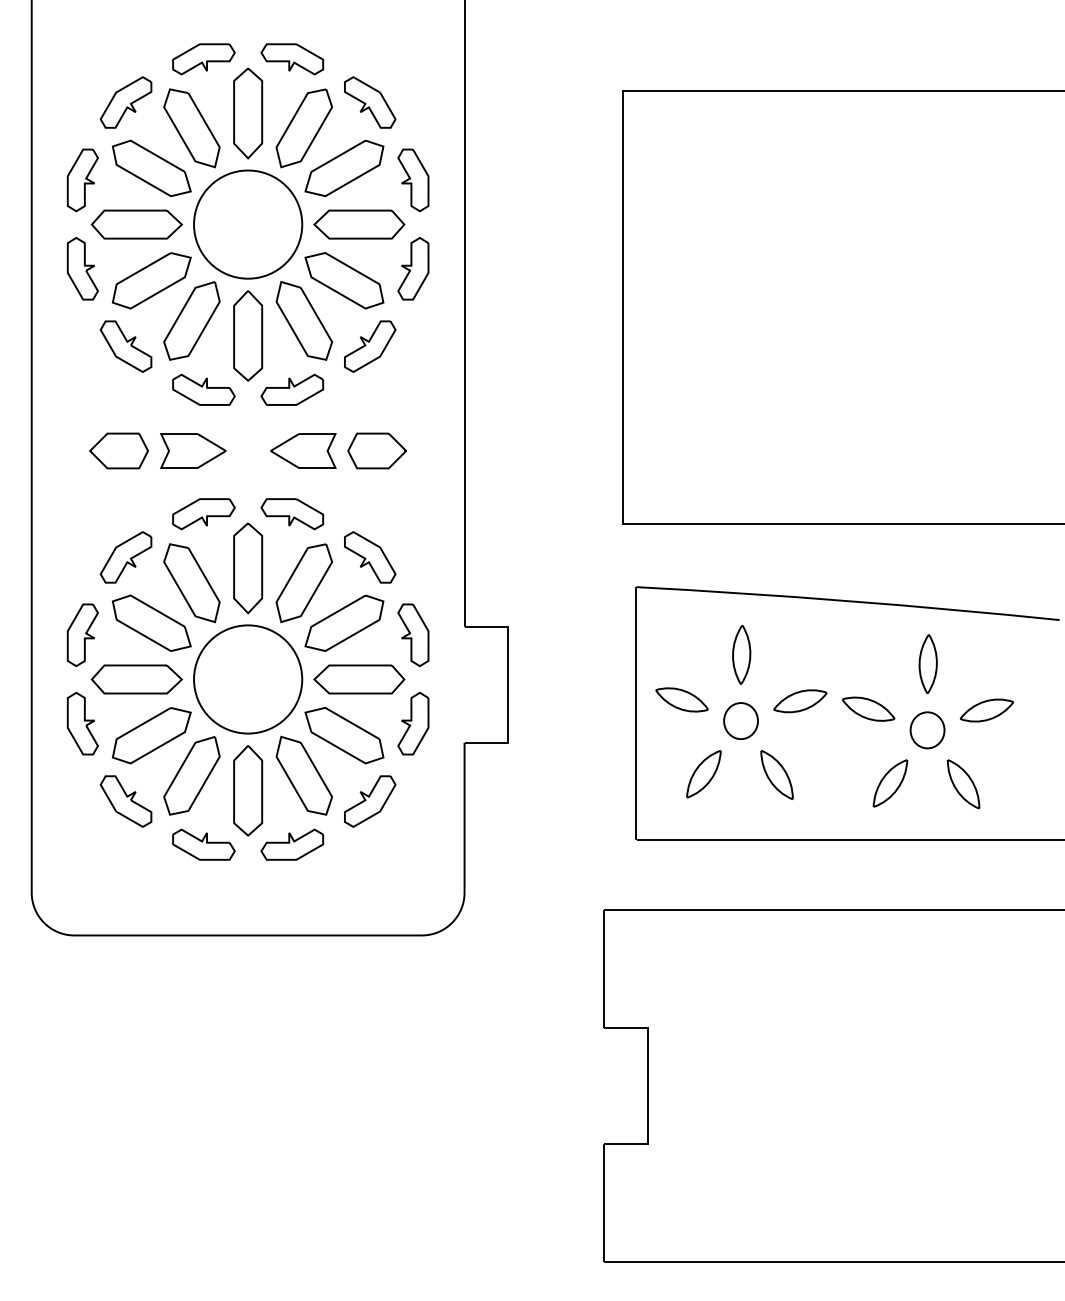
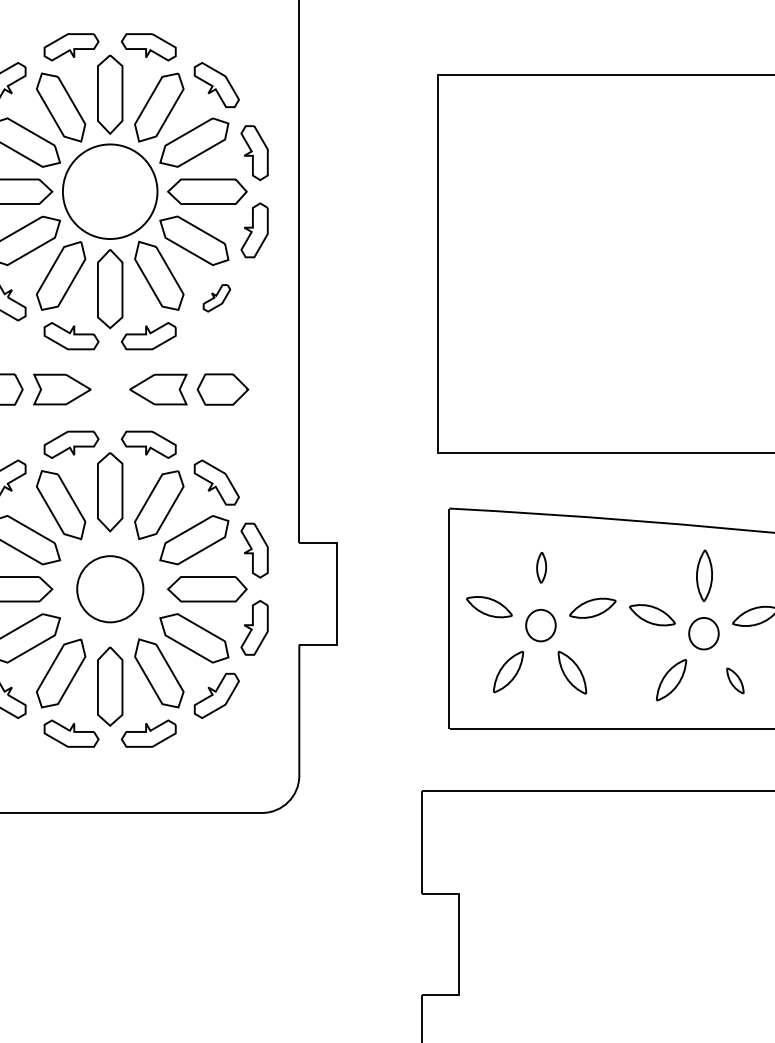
part: (370, 346) -> (217, 298), size x0.6
part: (741, 654) -> (541, 567), size x0.6
part: (248, 679) -> (110, 589), size x0.7
part: (963, 784) -> (735, 681), size x0.6

